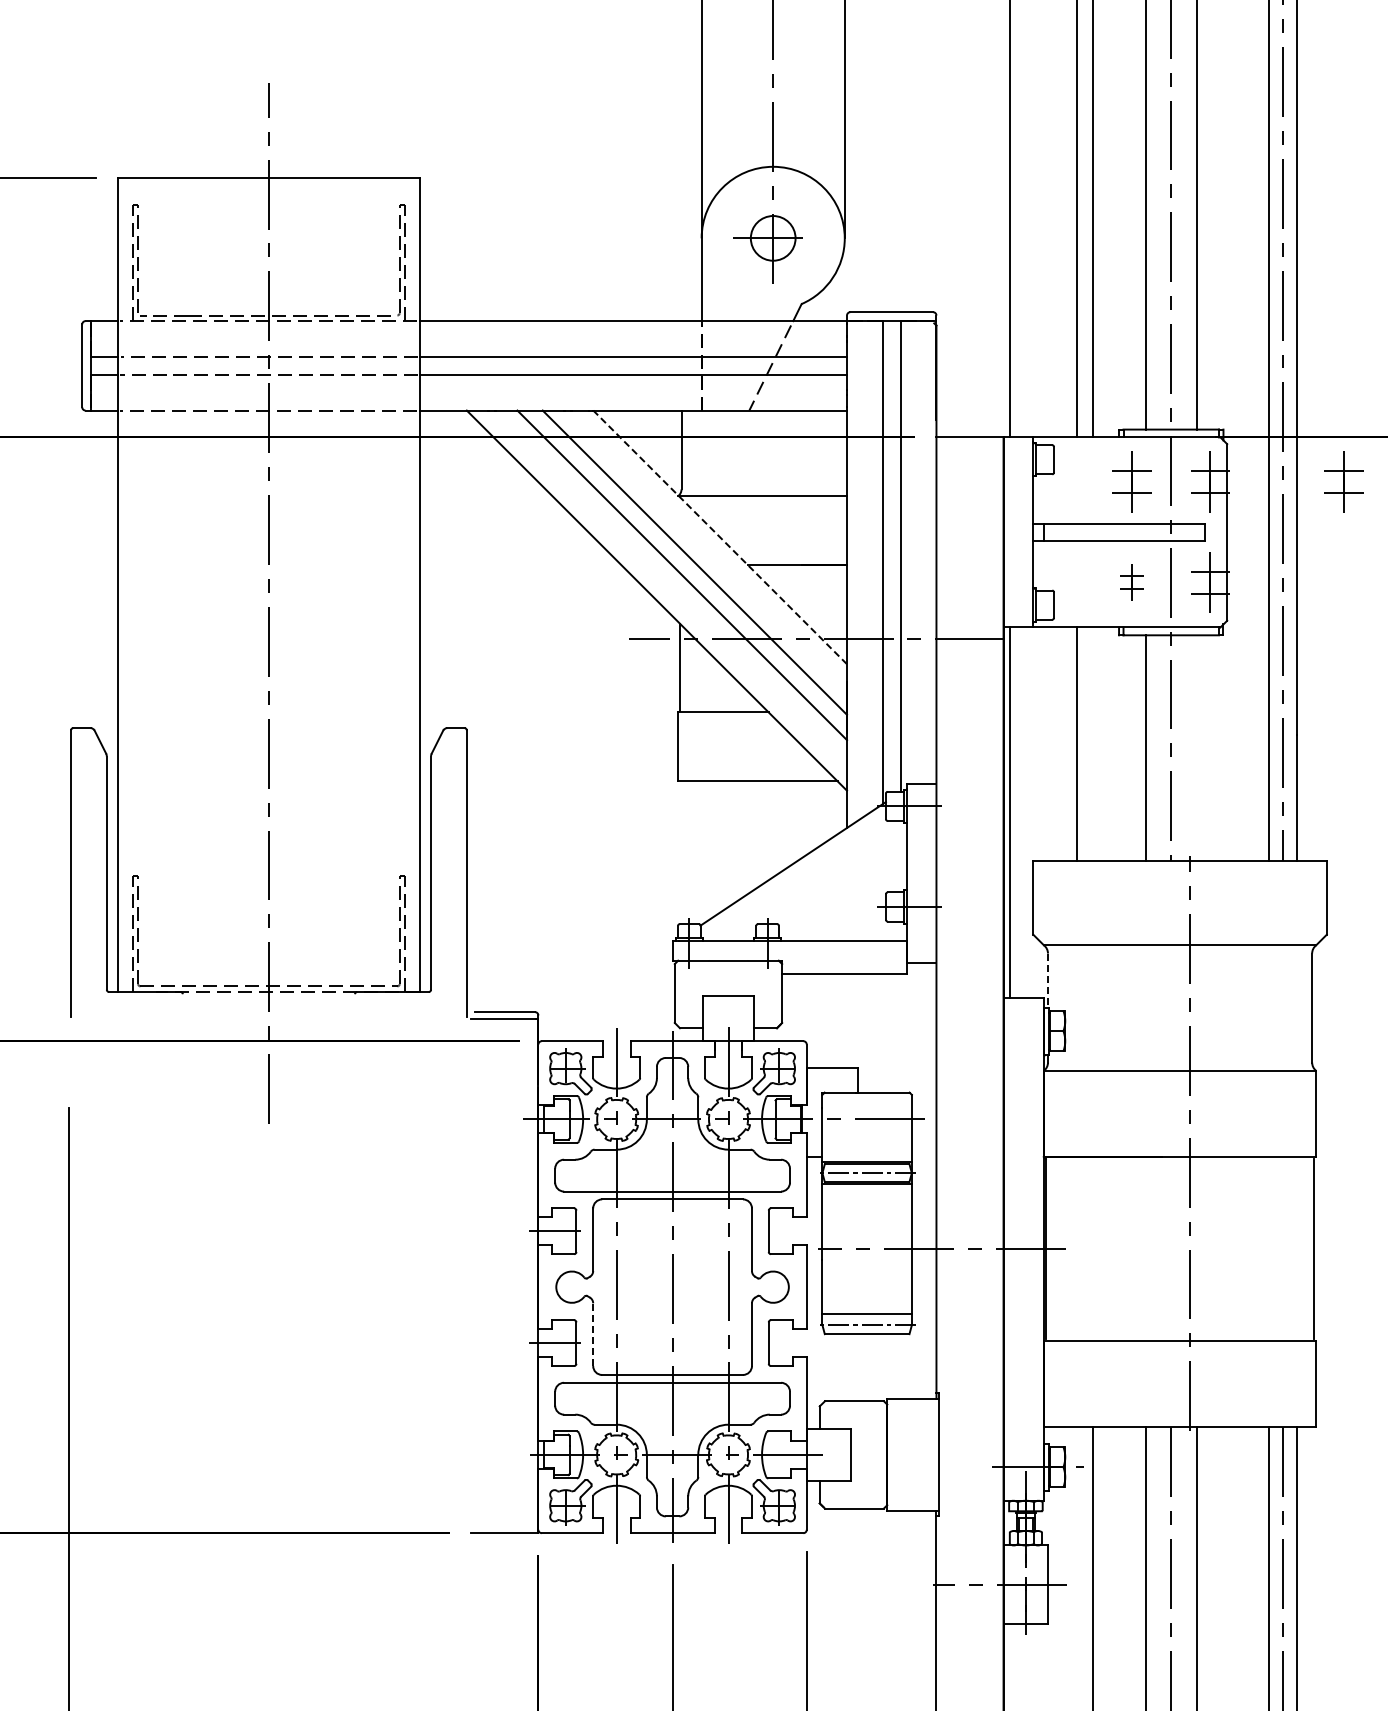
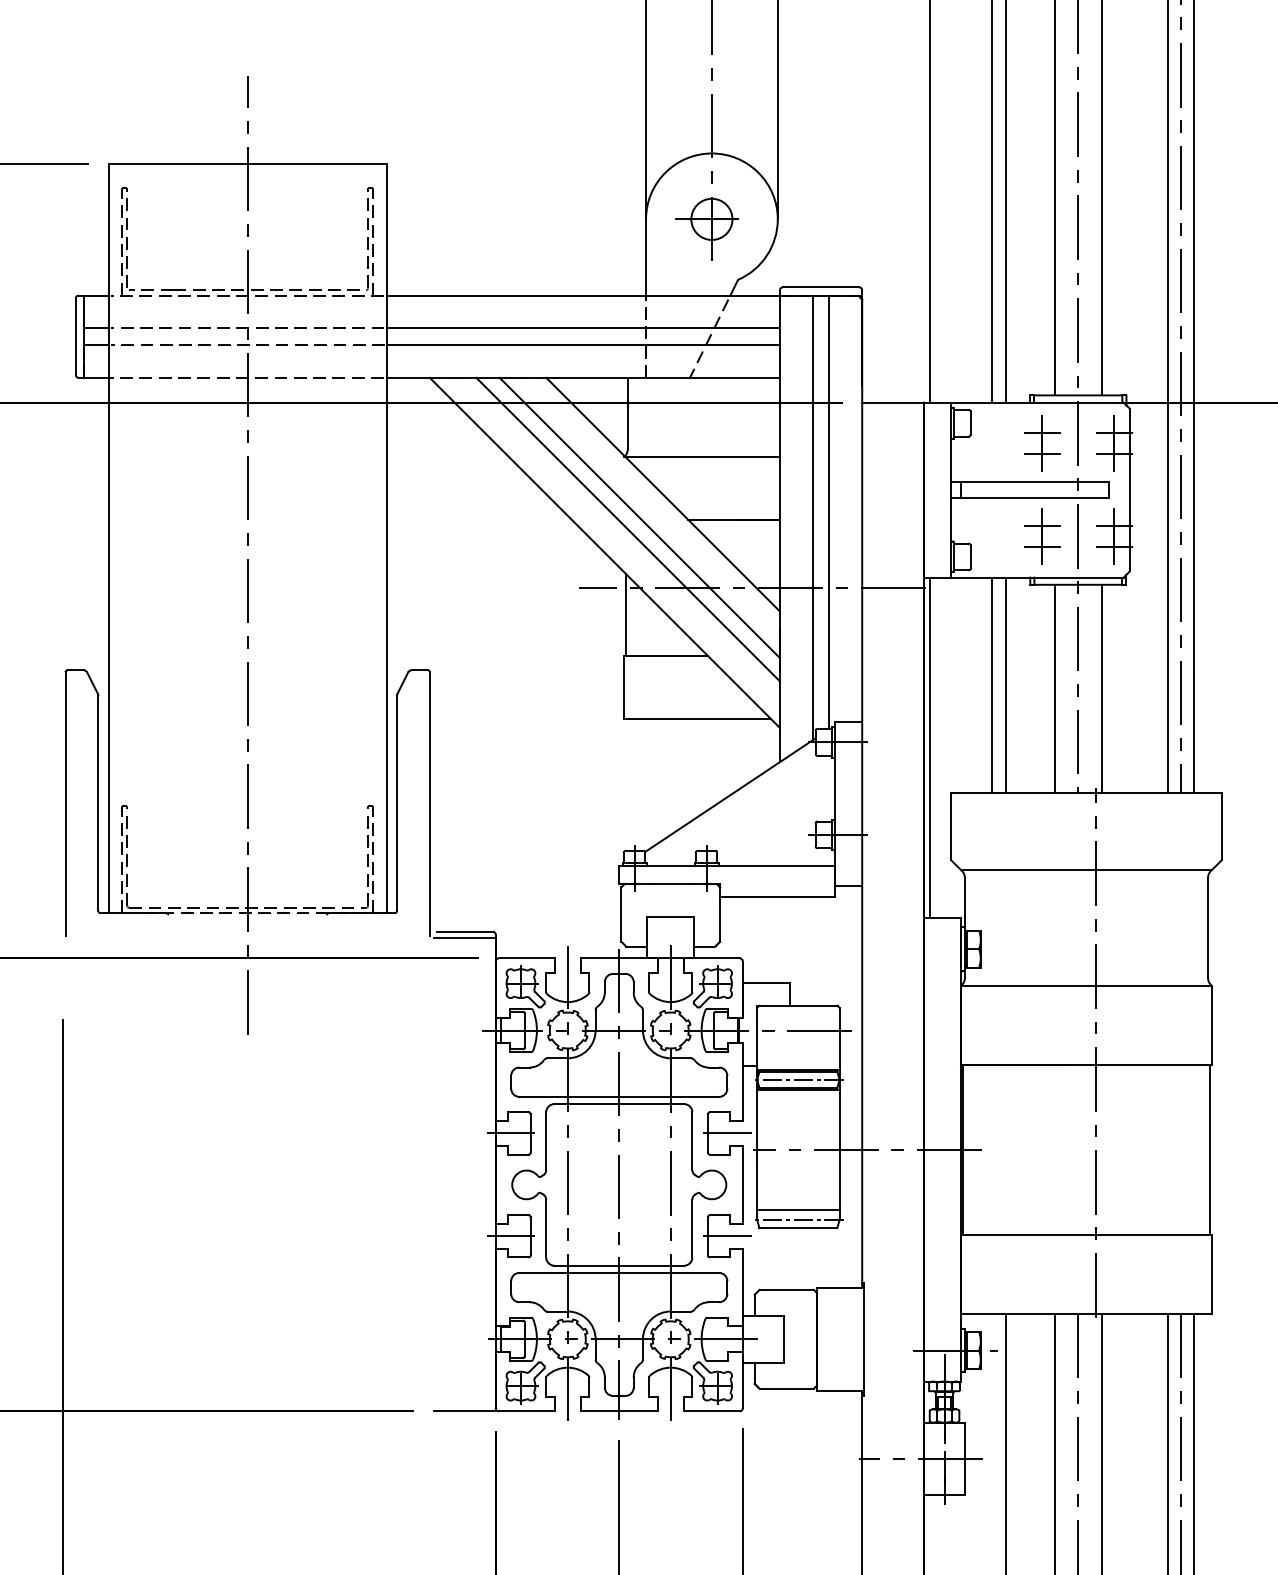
part: (1343, 481) -> (1236, 443), removed
line: (719, 537) -> (662, 494), dashed -> solid
part: (1131, 582) -> (1041, 536), size x1.67
line: (1093, 744) -> (1006, 685), added
line: (1196, 748) -> (1101, 688), added
line: (1048, 980) -> (965, 902), dashed -> solid
line: (789, 1231) -> (726, 1133), added
line: (593, 1334) -> (546, 1228), dashed -> solid
line: (789, 1343) -> (726, 1236), added

